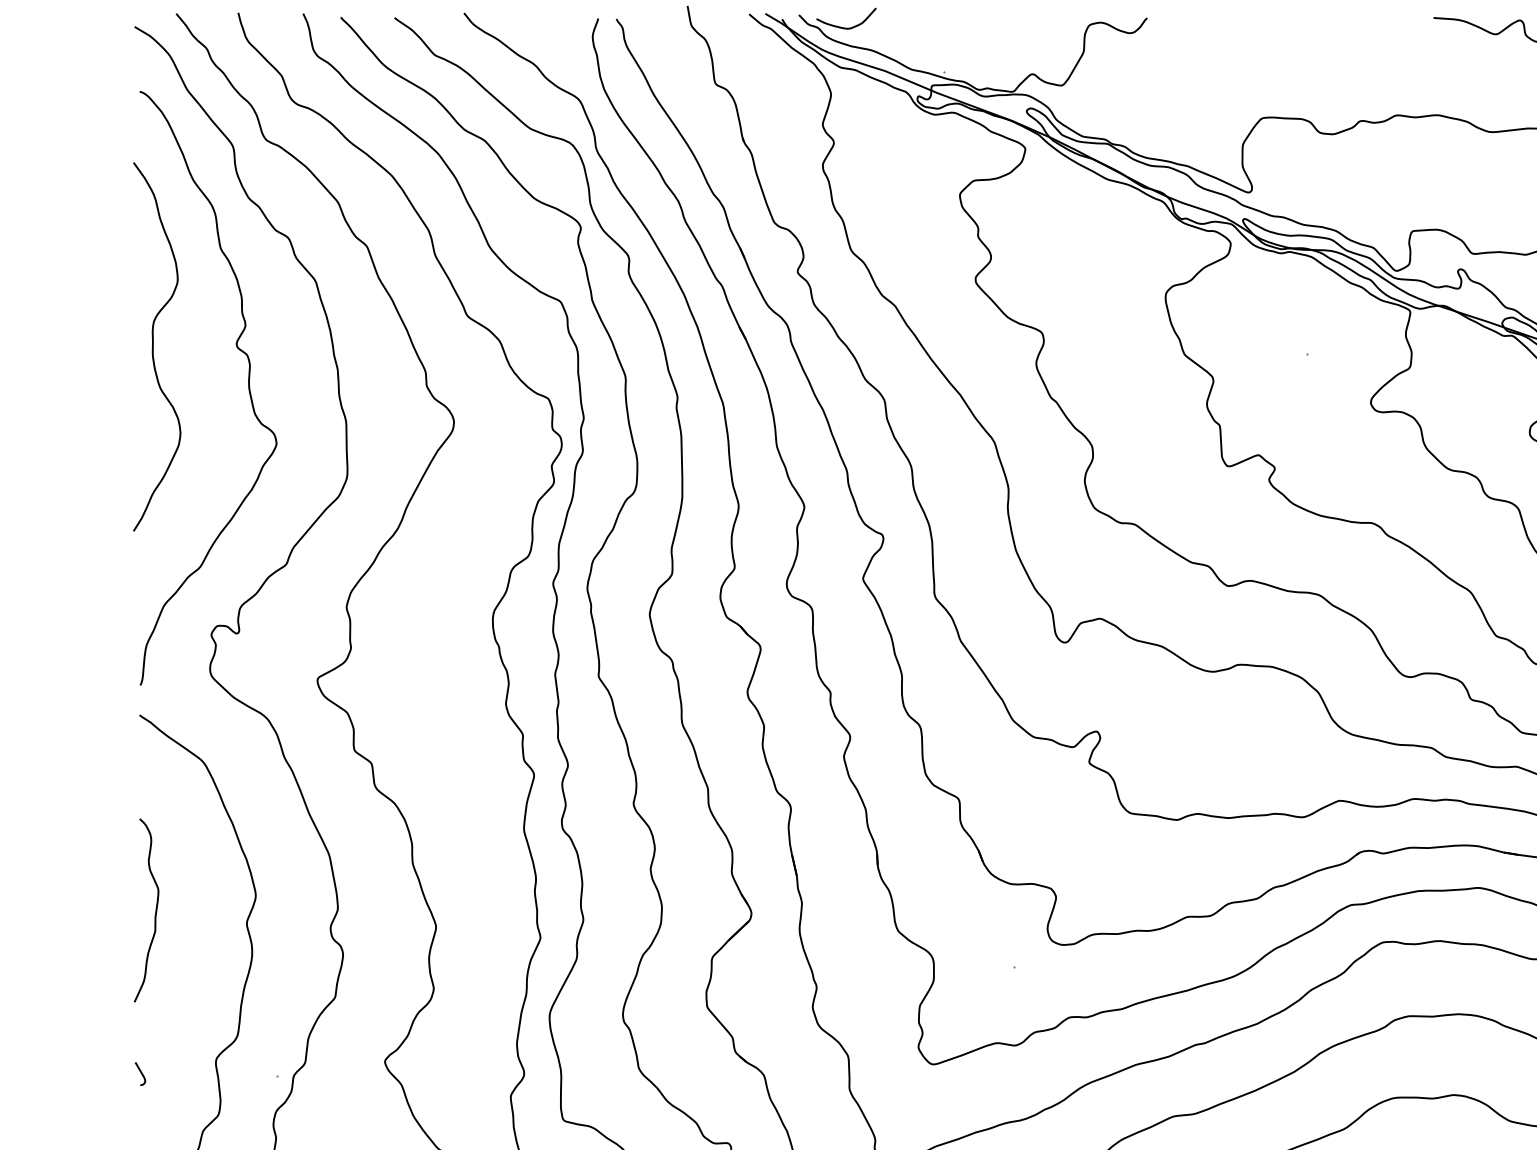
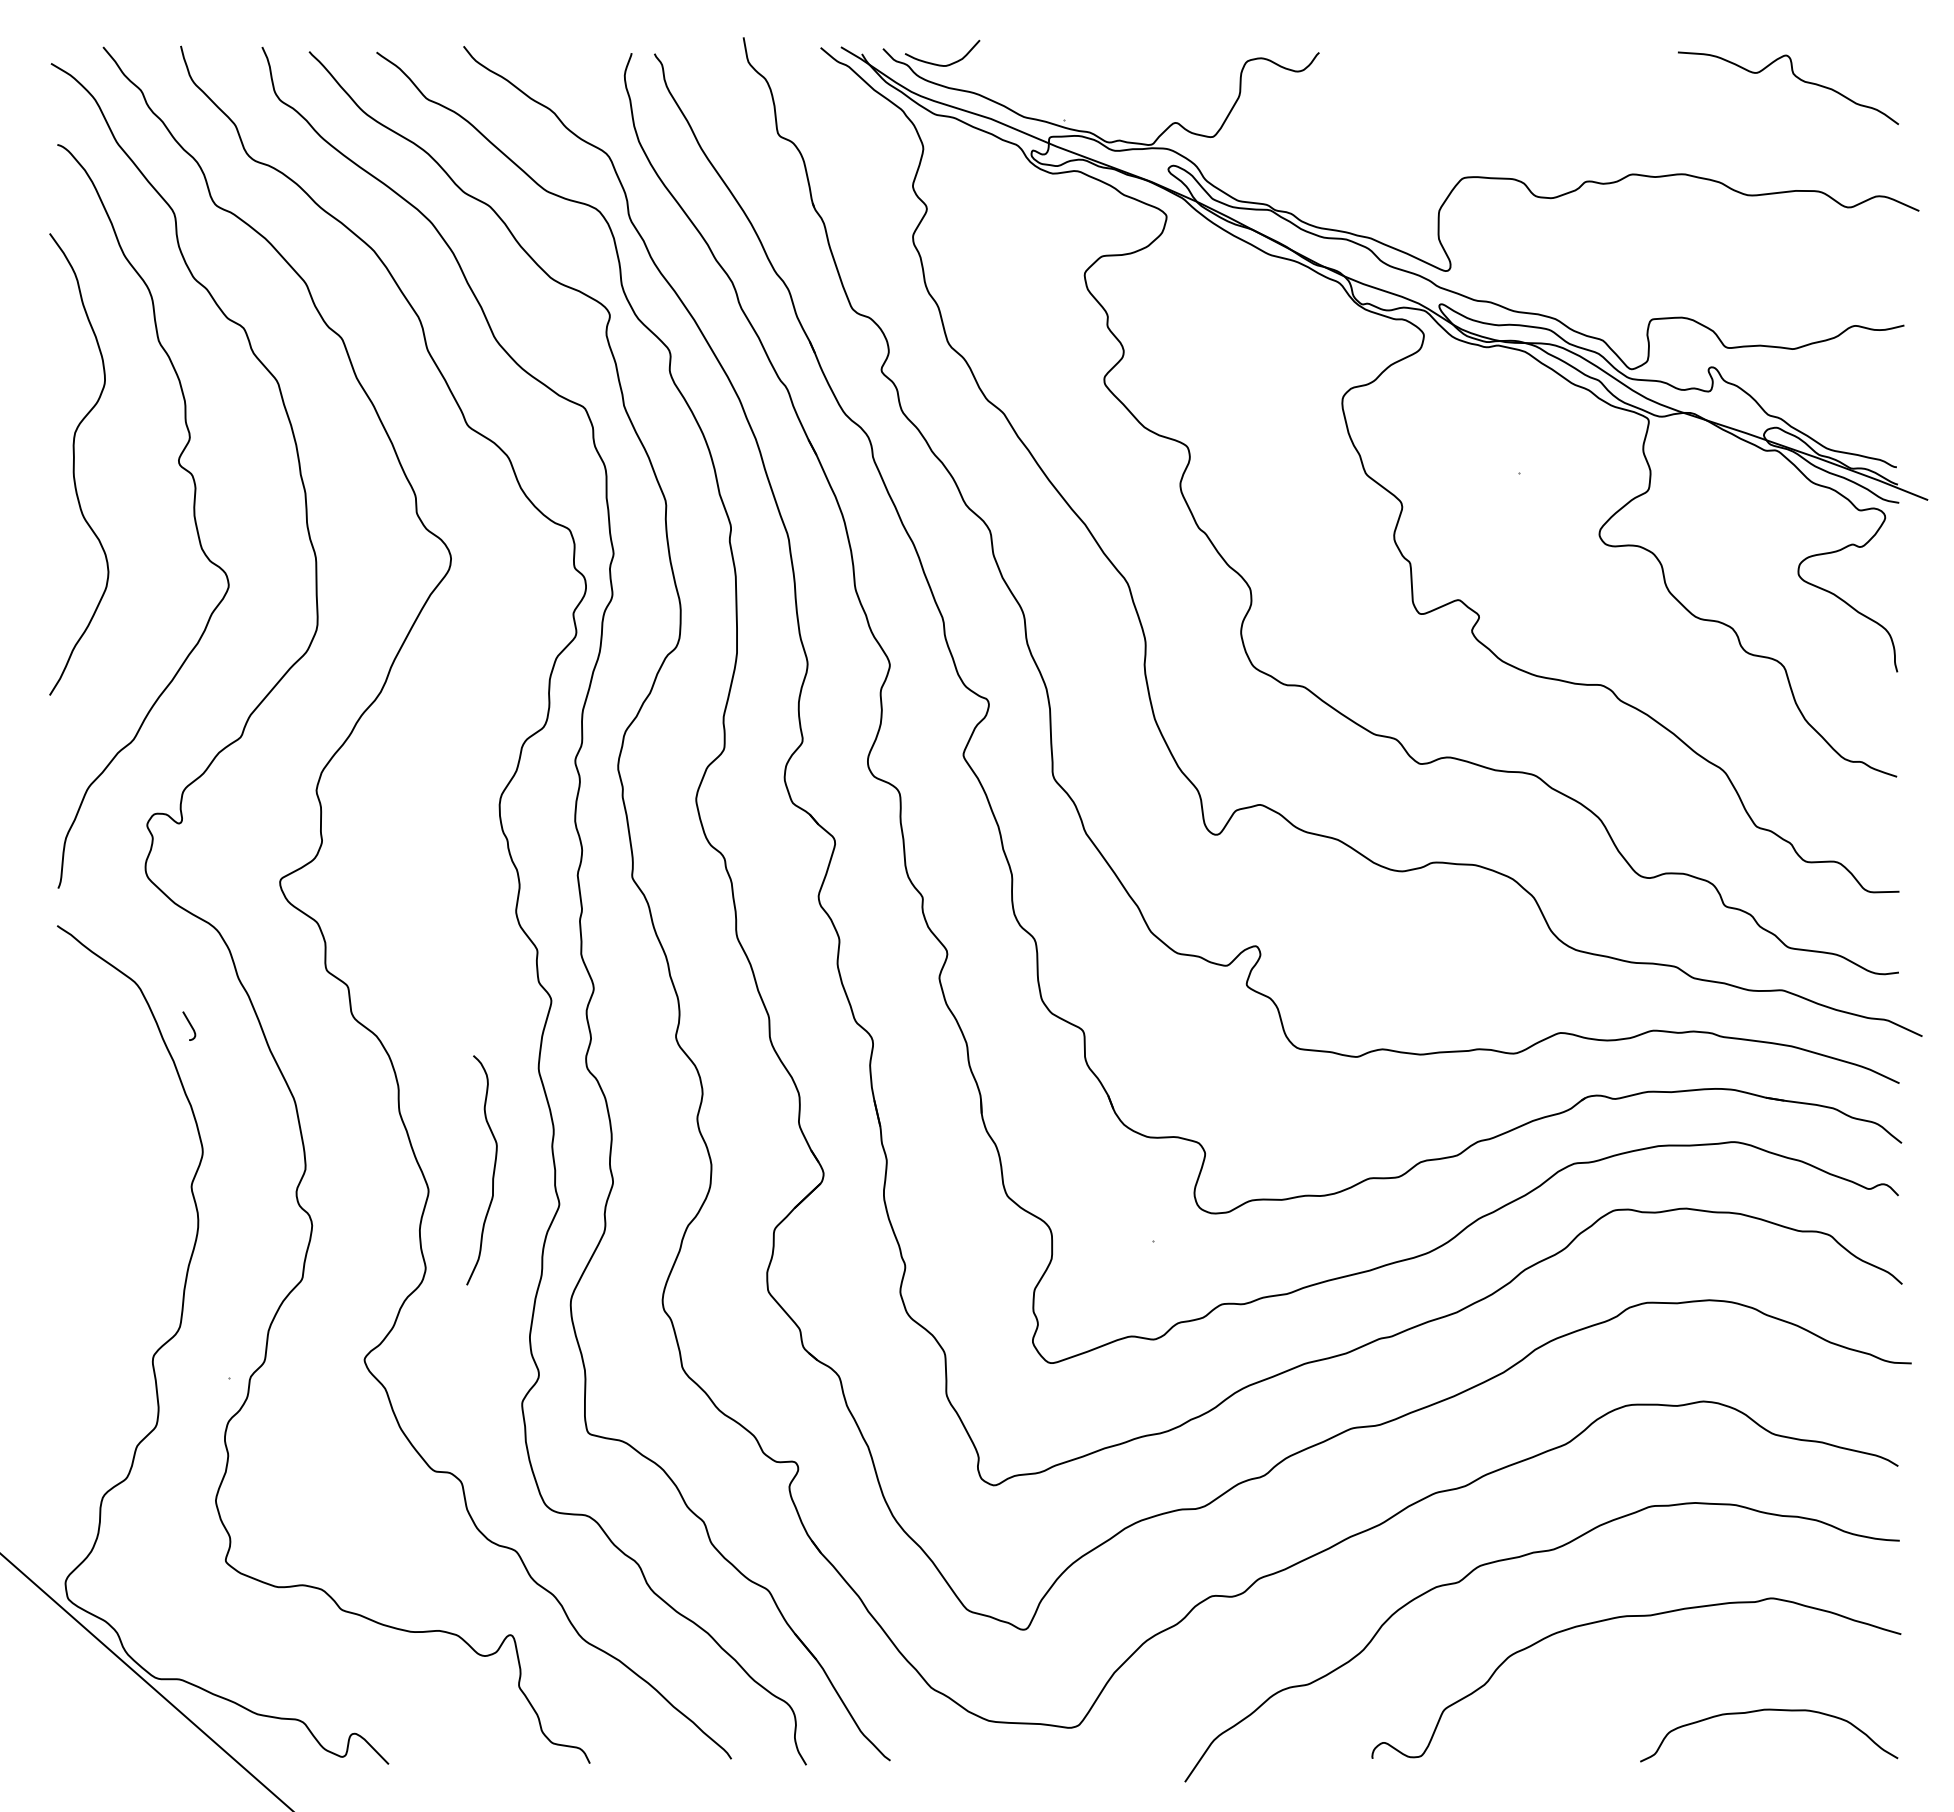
curve: (154, 913) -> (492, 1174), moved
curve: (140, 1072) -> (189, 1024), moved

